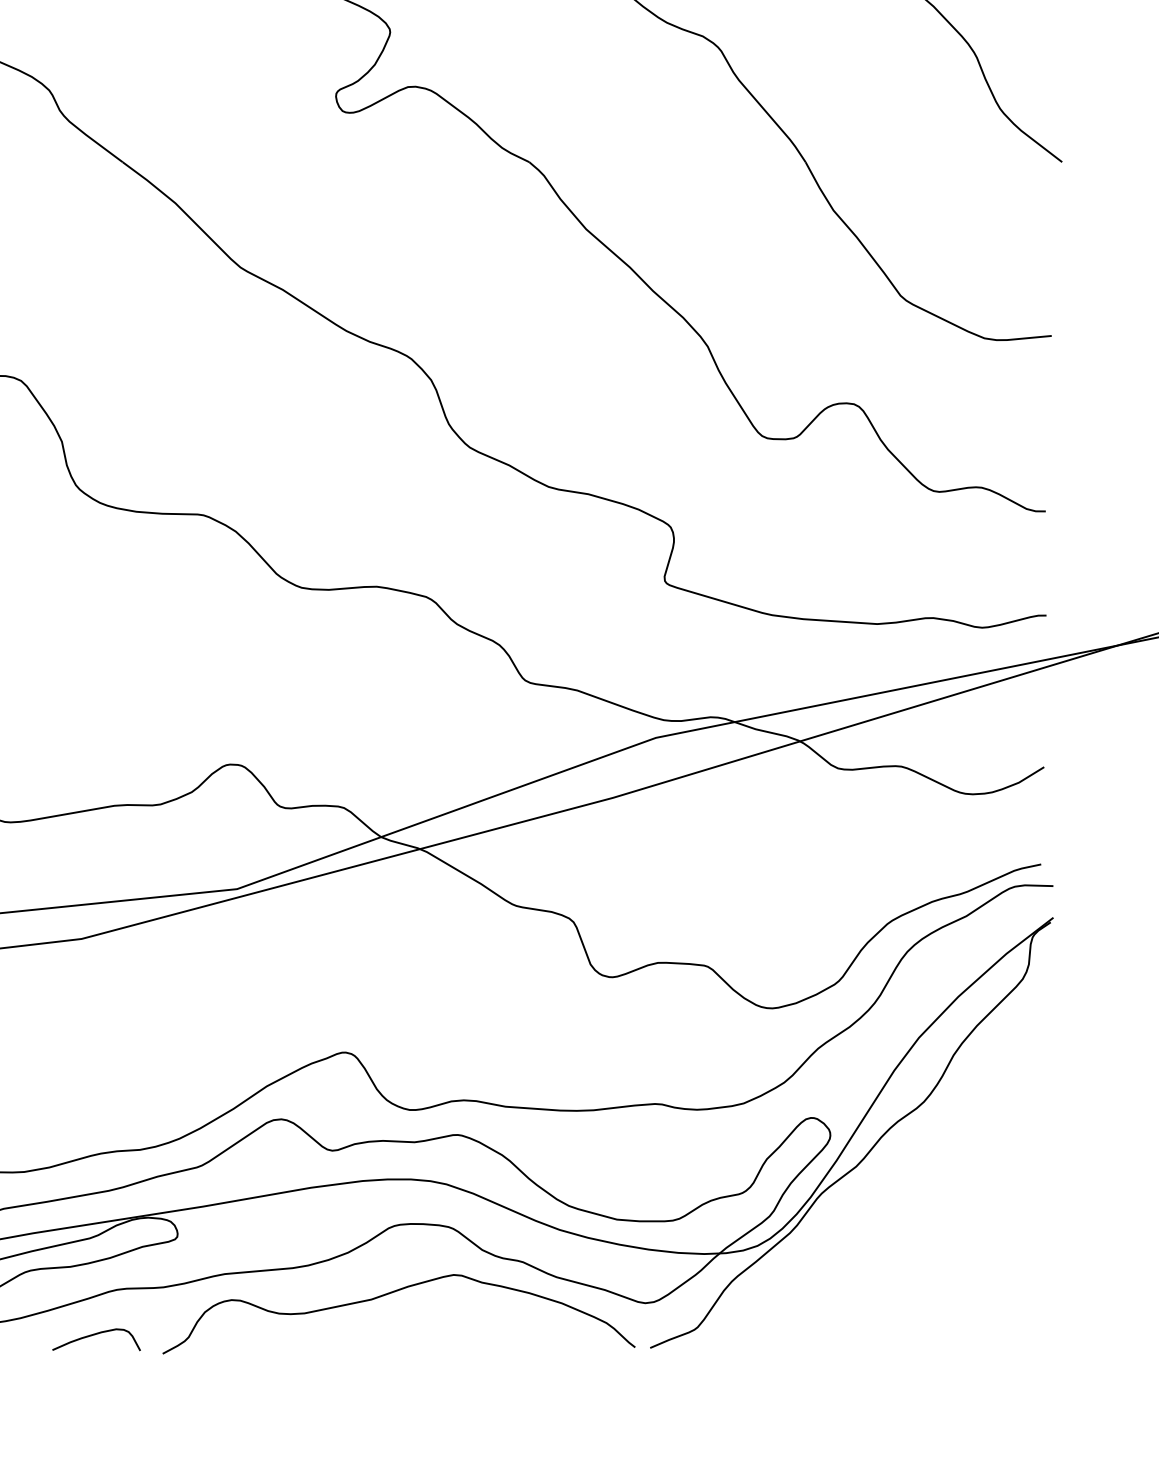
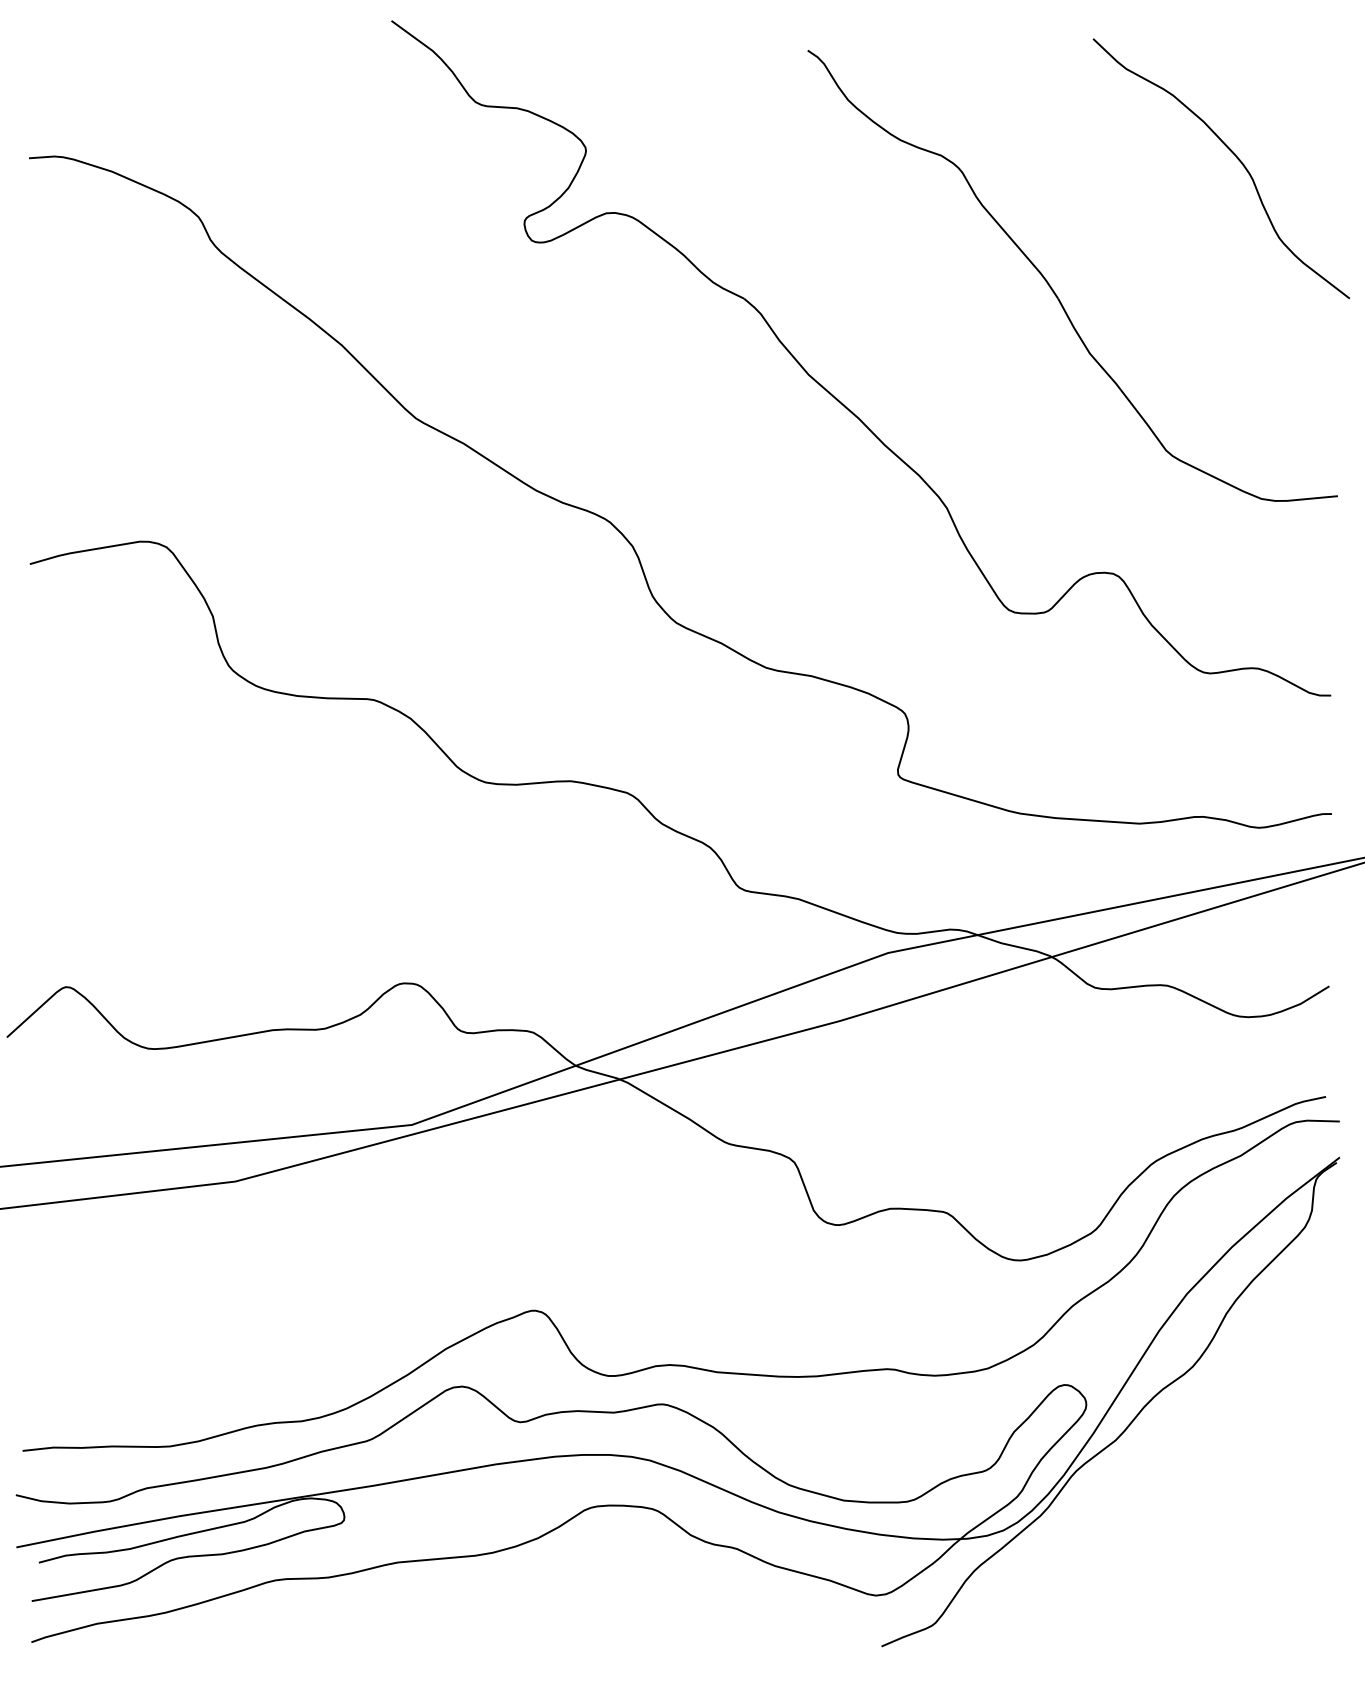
curve: (389, 1294) -> (585, 1585), removed
curve: (96, 1334) -> (252, 1631), removed

